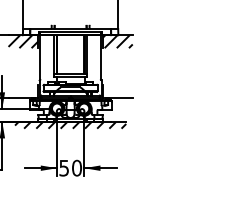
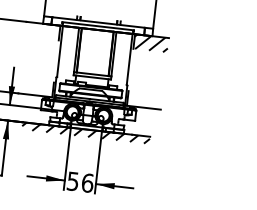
hatch: (23, 41) -> (42, 30), removed
text: (77, 167) -> (88, 182), 50 -> 56

